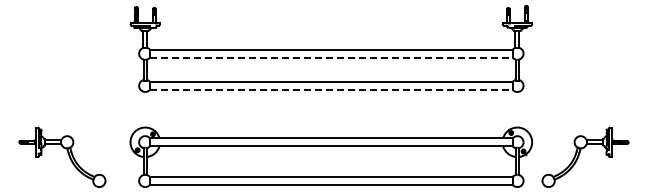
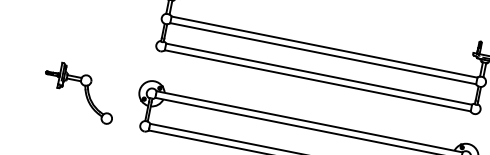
line: (331, 57) -> (323, 53), dashed -> solid
line: (331, 89) -> (317, 80), dashed -> solid

